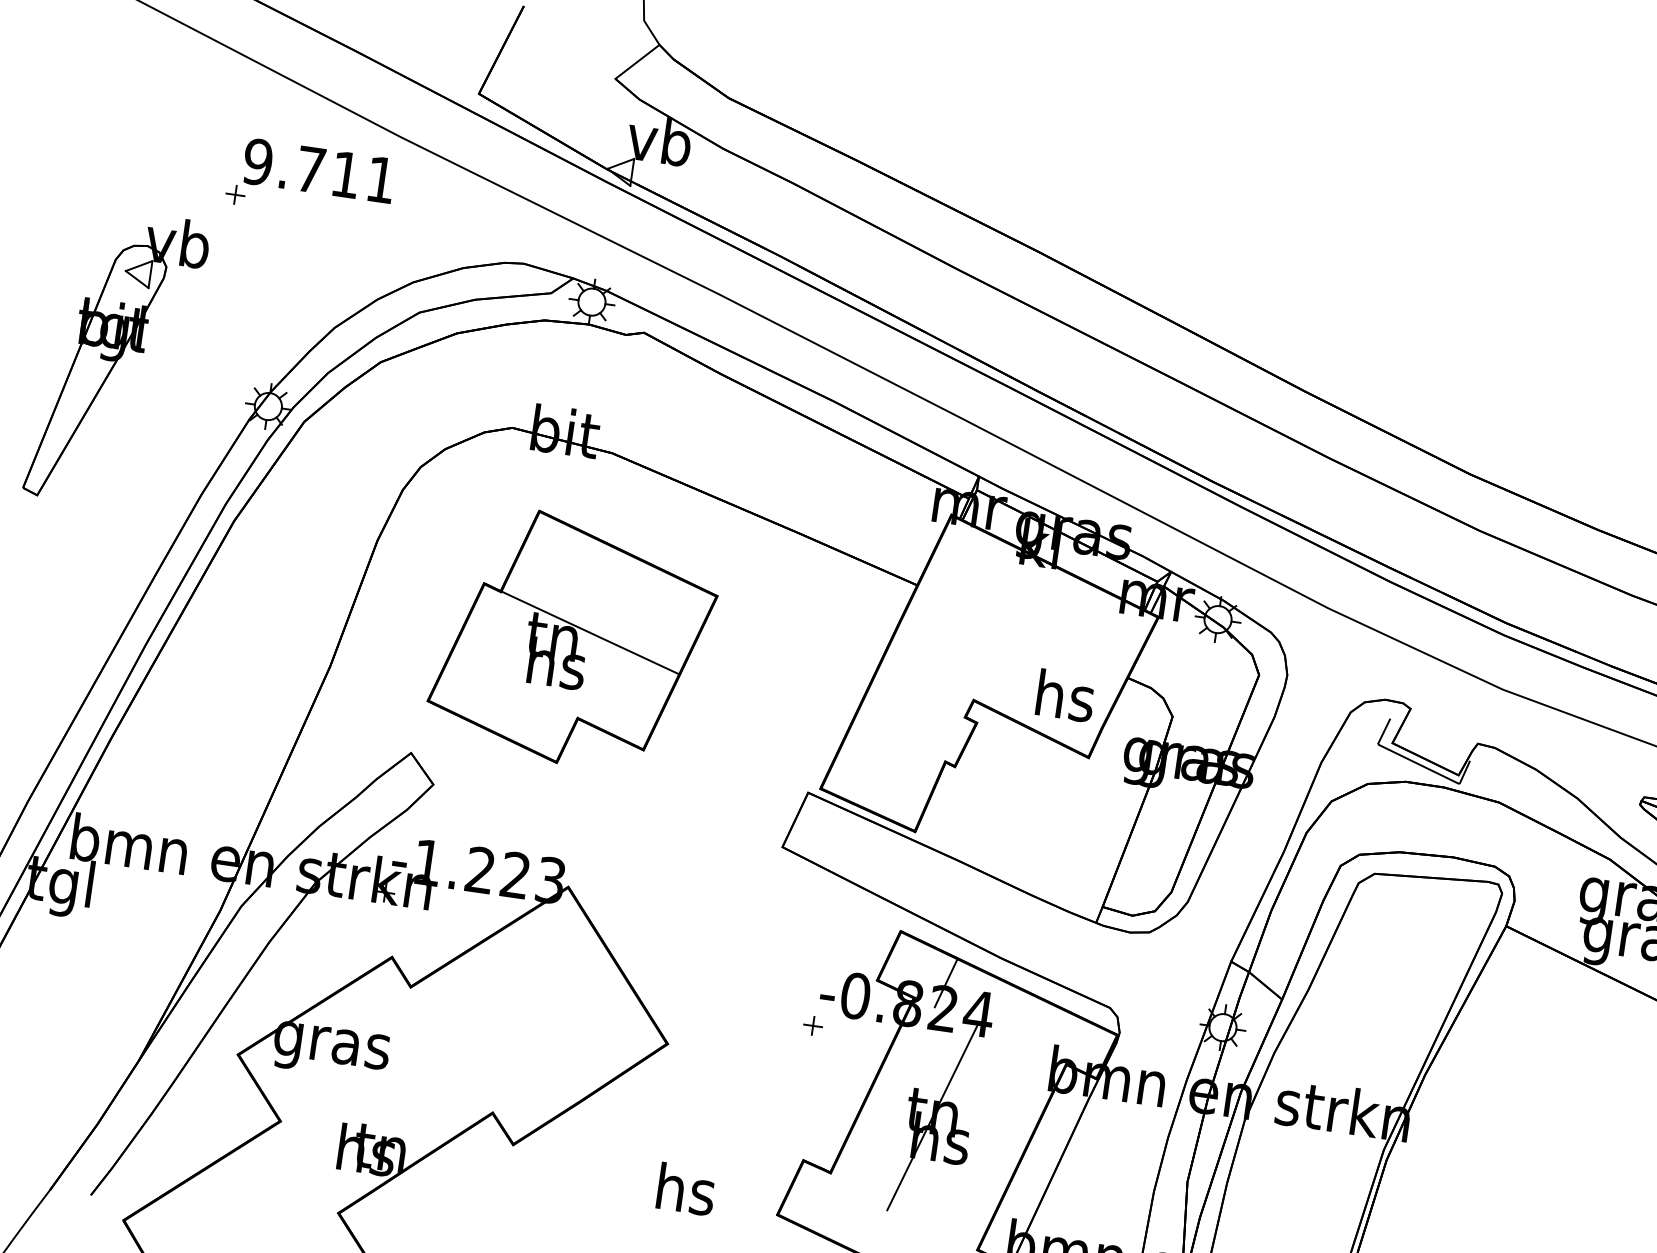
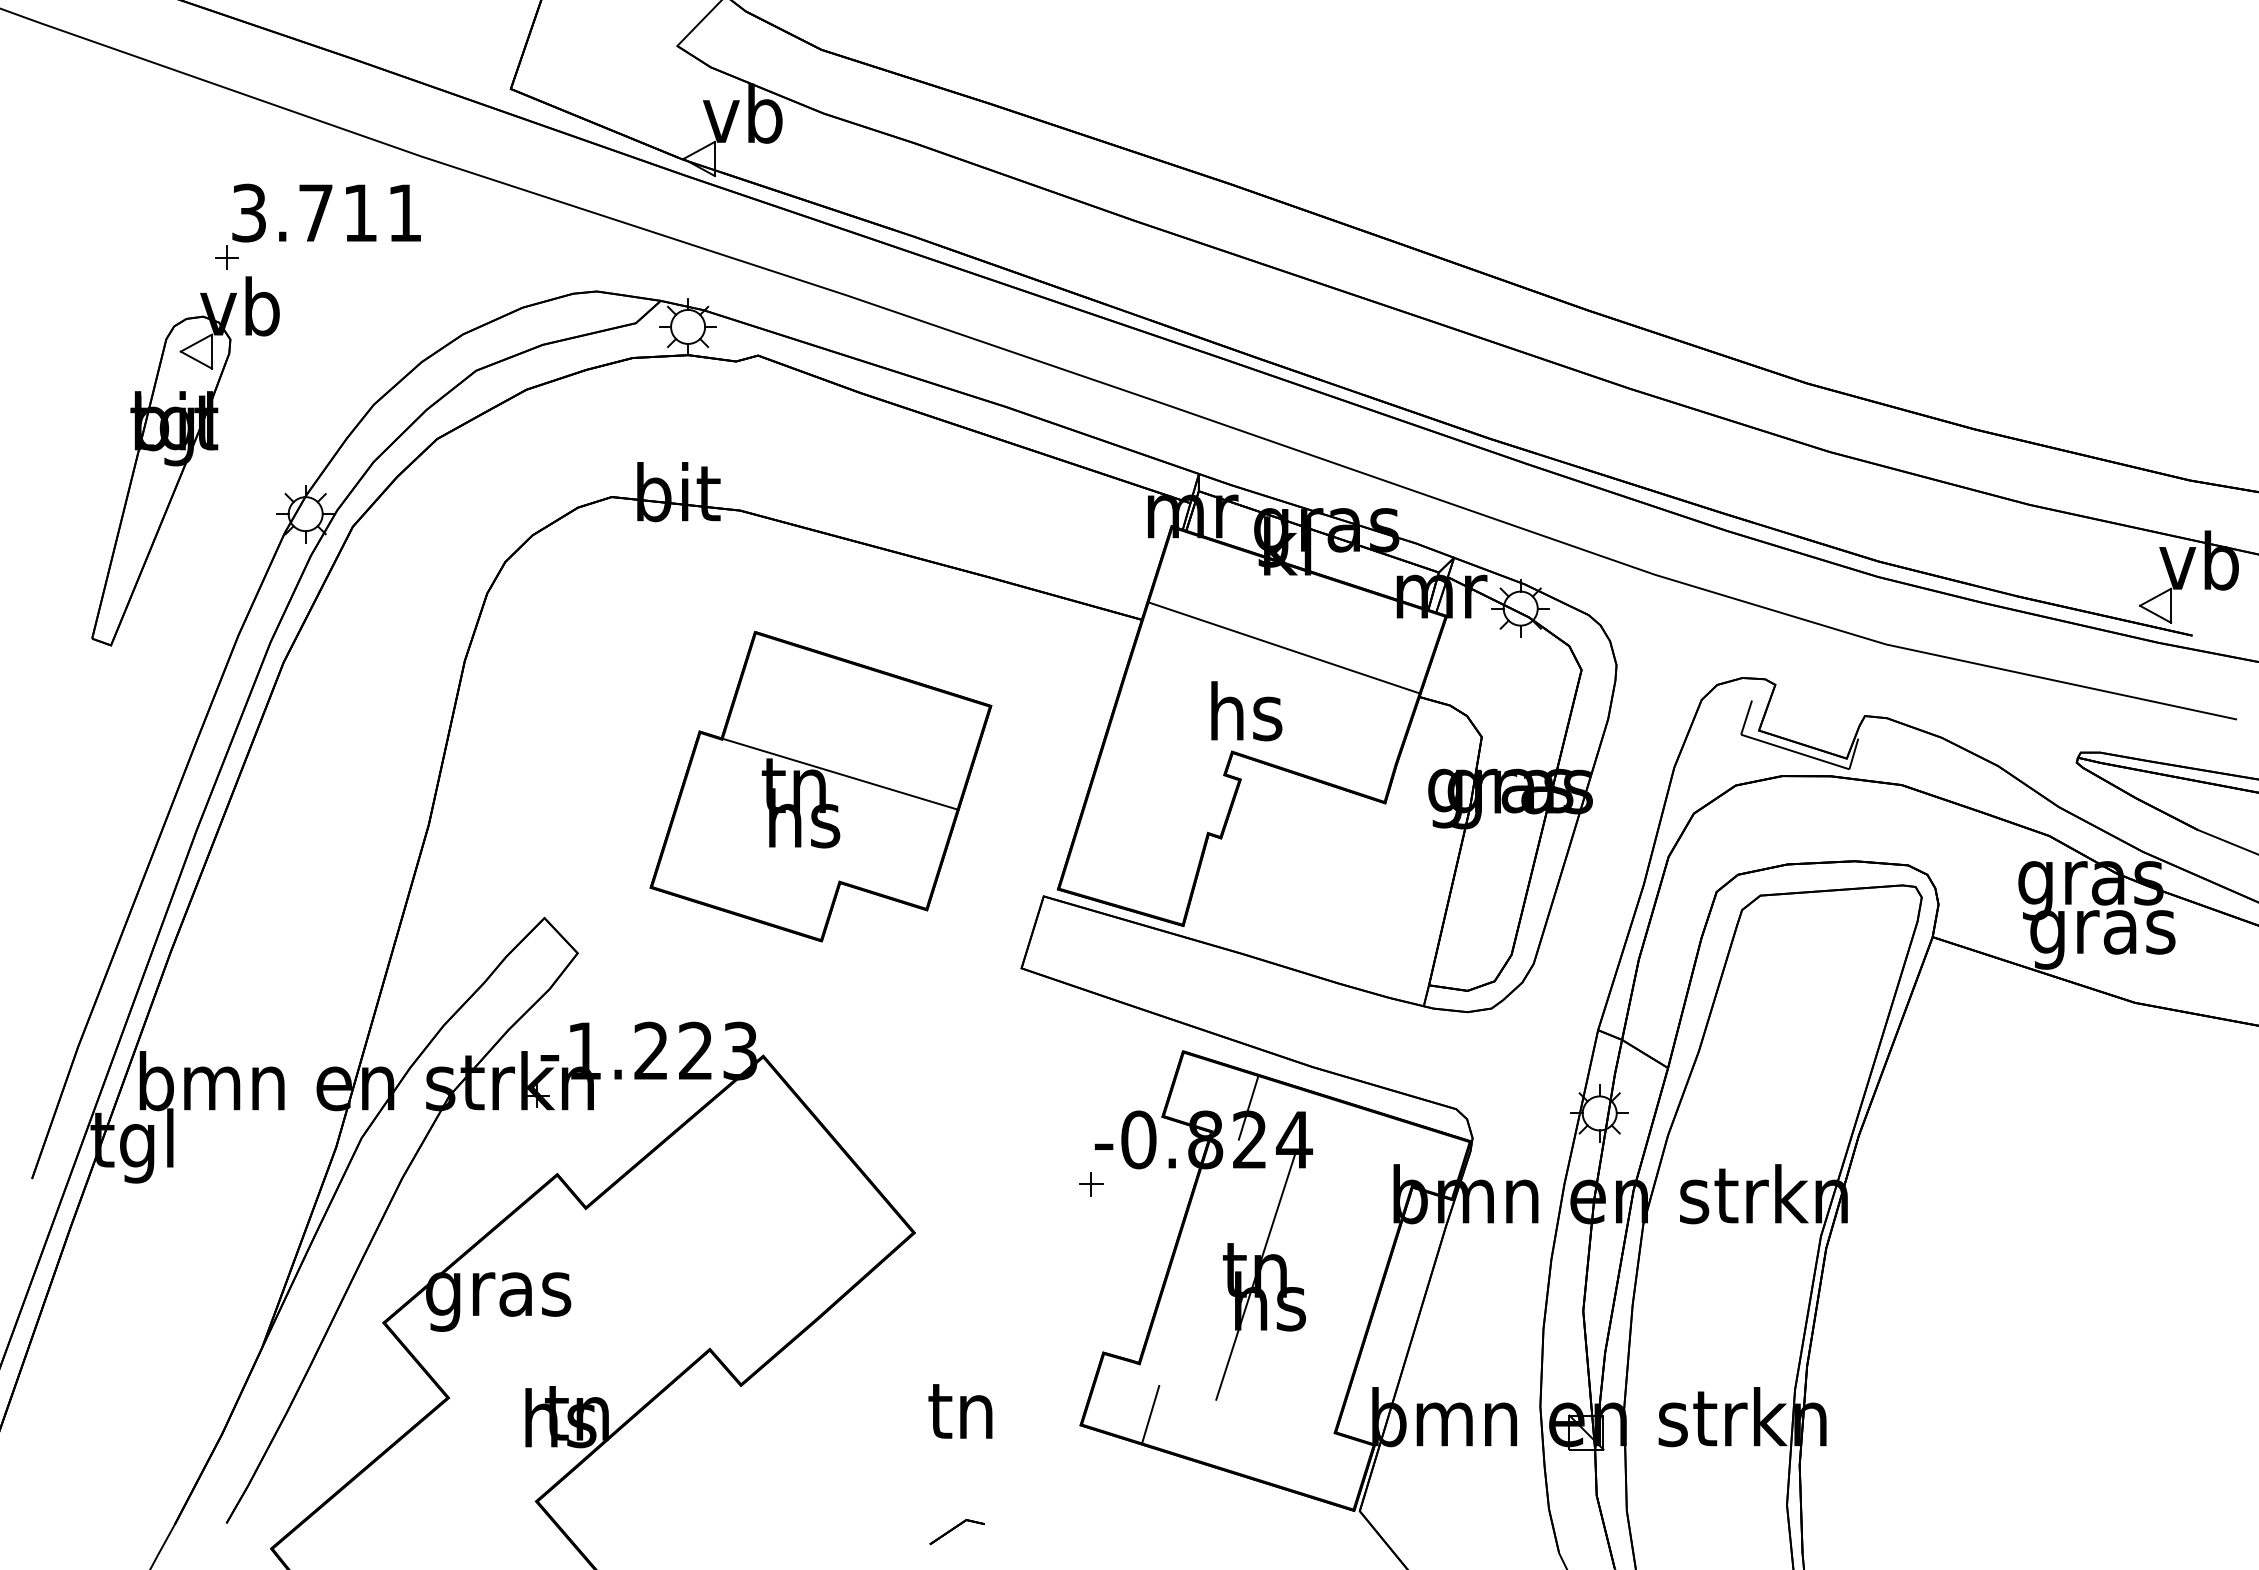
text: (257, 161) -> (248, 212), 9.711 -> 3.711
part: (117, 358) -> (185, 461), moved
line: (1026, 623) -> (1283, 647), added
part: (573, 640) -> (820, 786), moved
text: (1065, 696) -> (1246, 711), moved
text: (686, 1189) -> (963, 1409), hs -> tn
line: (833, 1213) -> (1150, 1413), added

